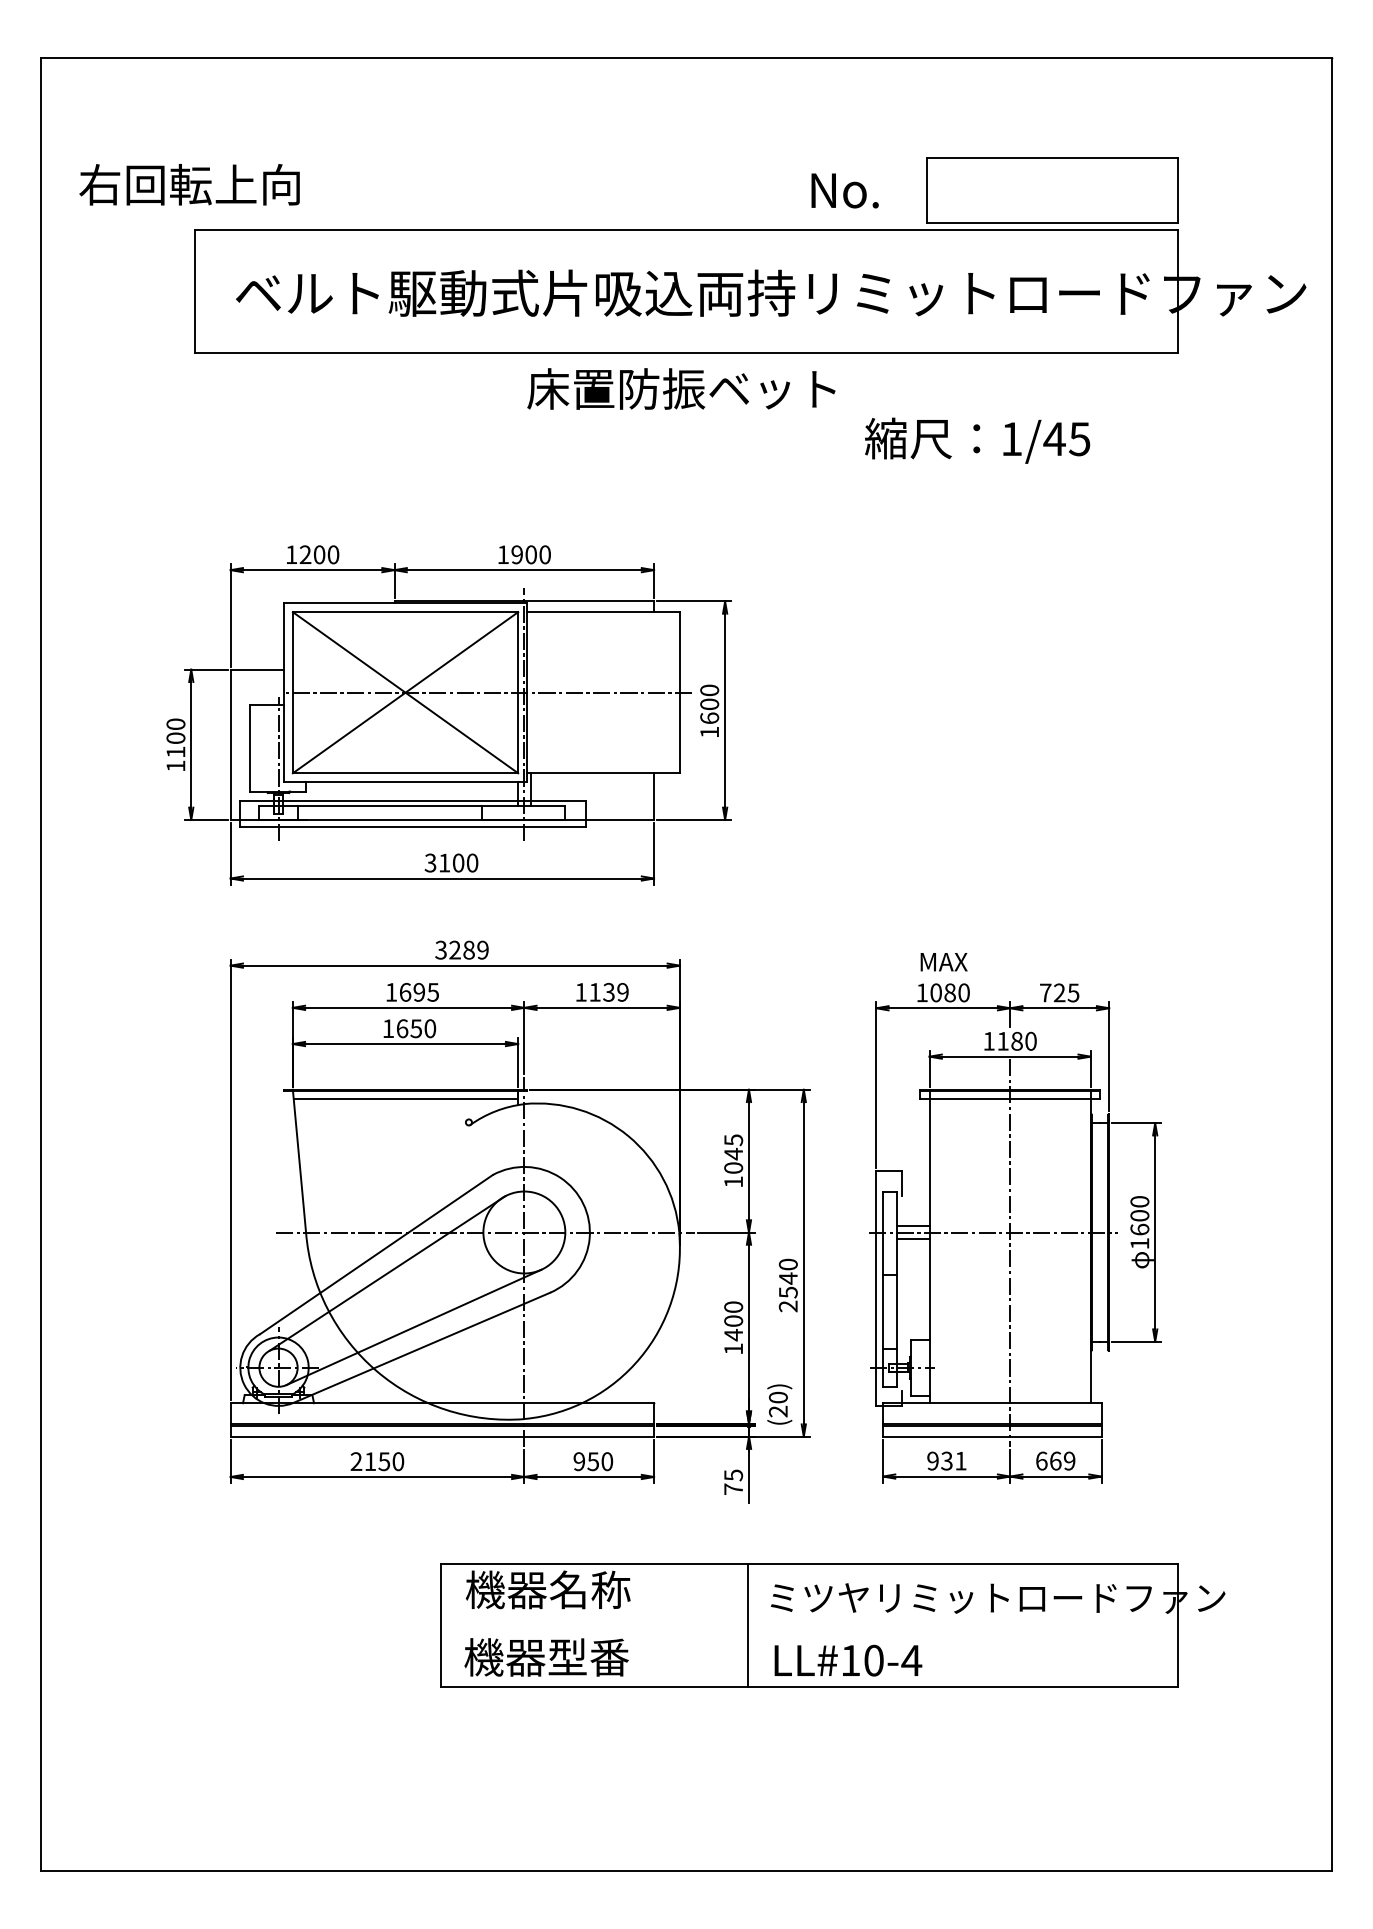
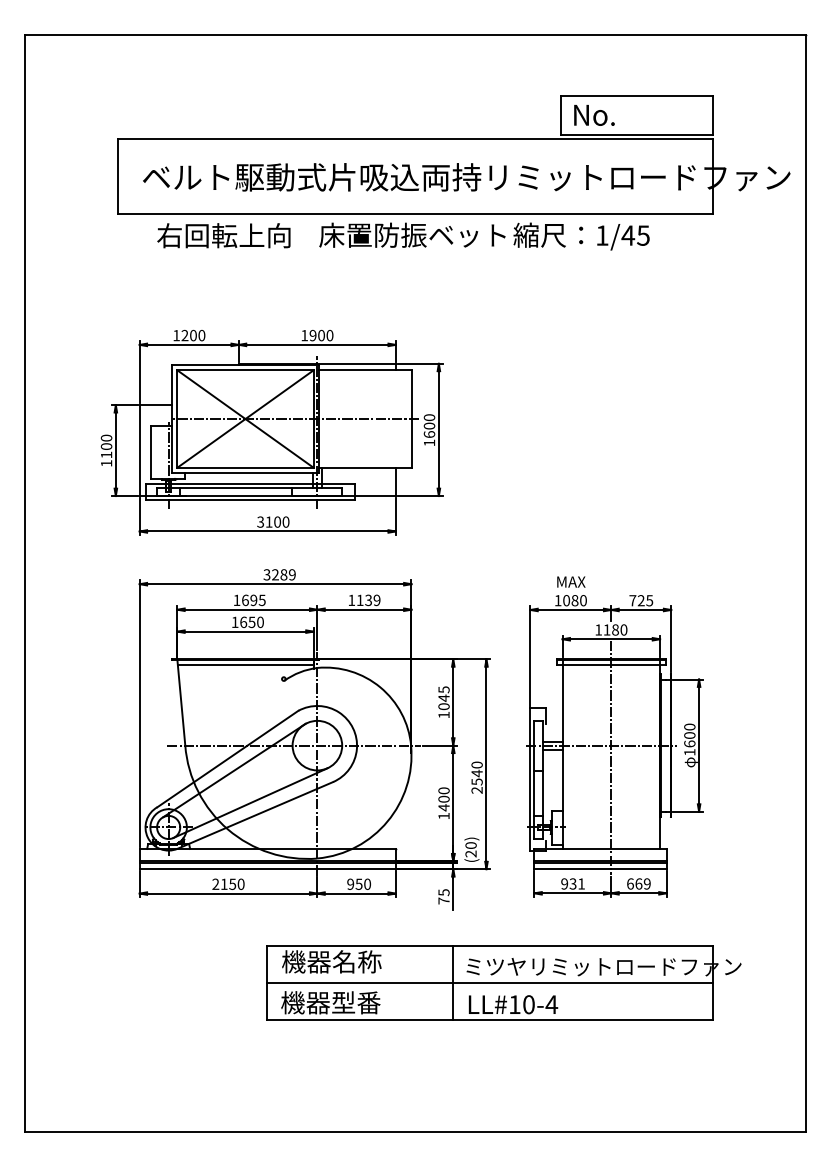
text: (189, 184) -> (223, 235), moved
text: (845, 191) -> (594, 115), moved
text: (977, 440) -> (581, 236), moved
line: (808, 1625) -> (489, 983), added

